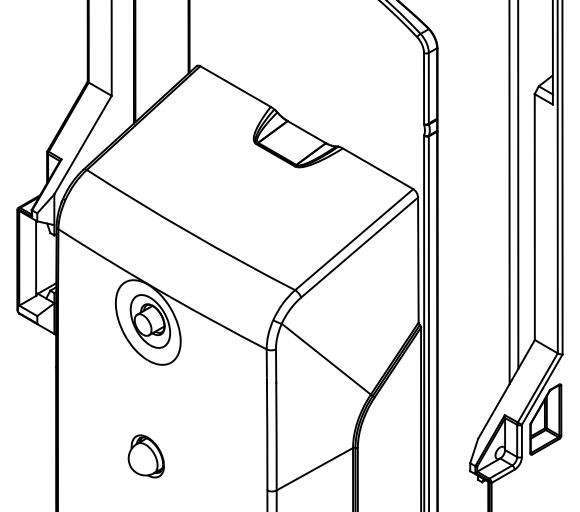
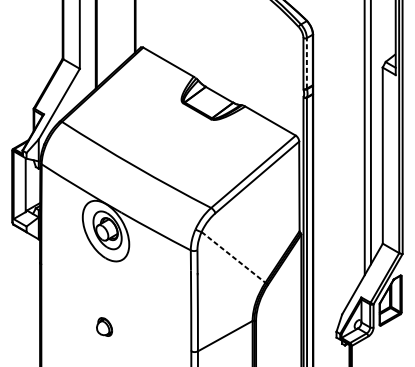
line: (428, 87) -> (306, 62), solid -> dashed
line: (326, 359) -> (233, 257), solid -> dashed
part: (145, 456) -> (104, 327), size x0.6

